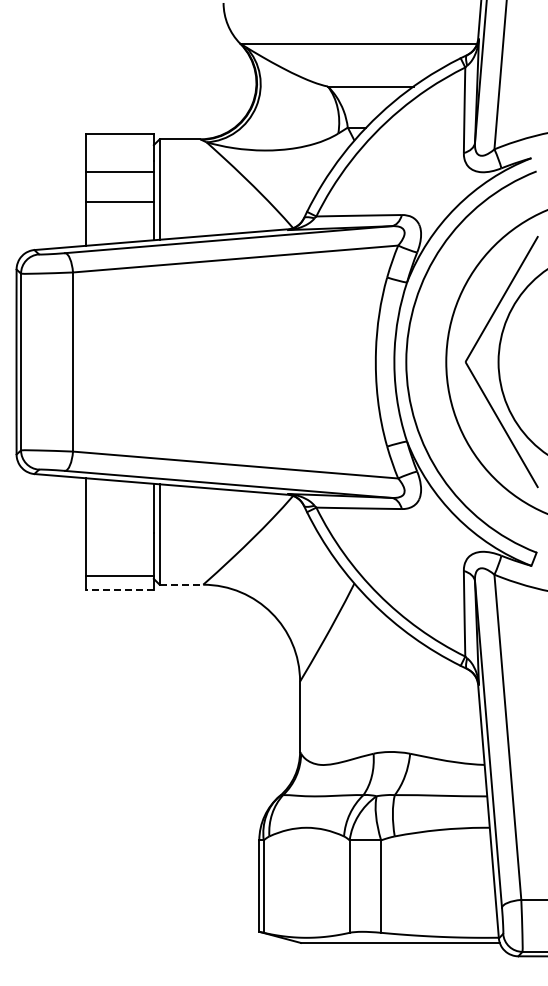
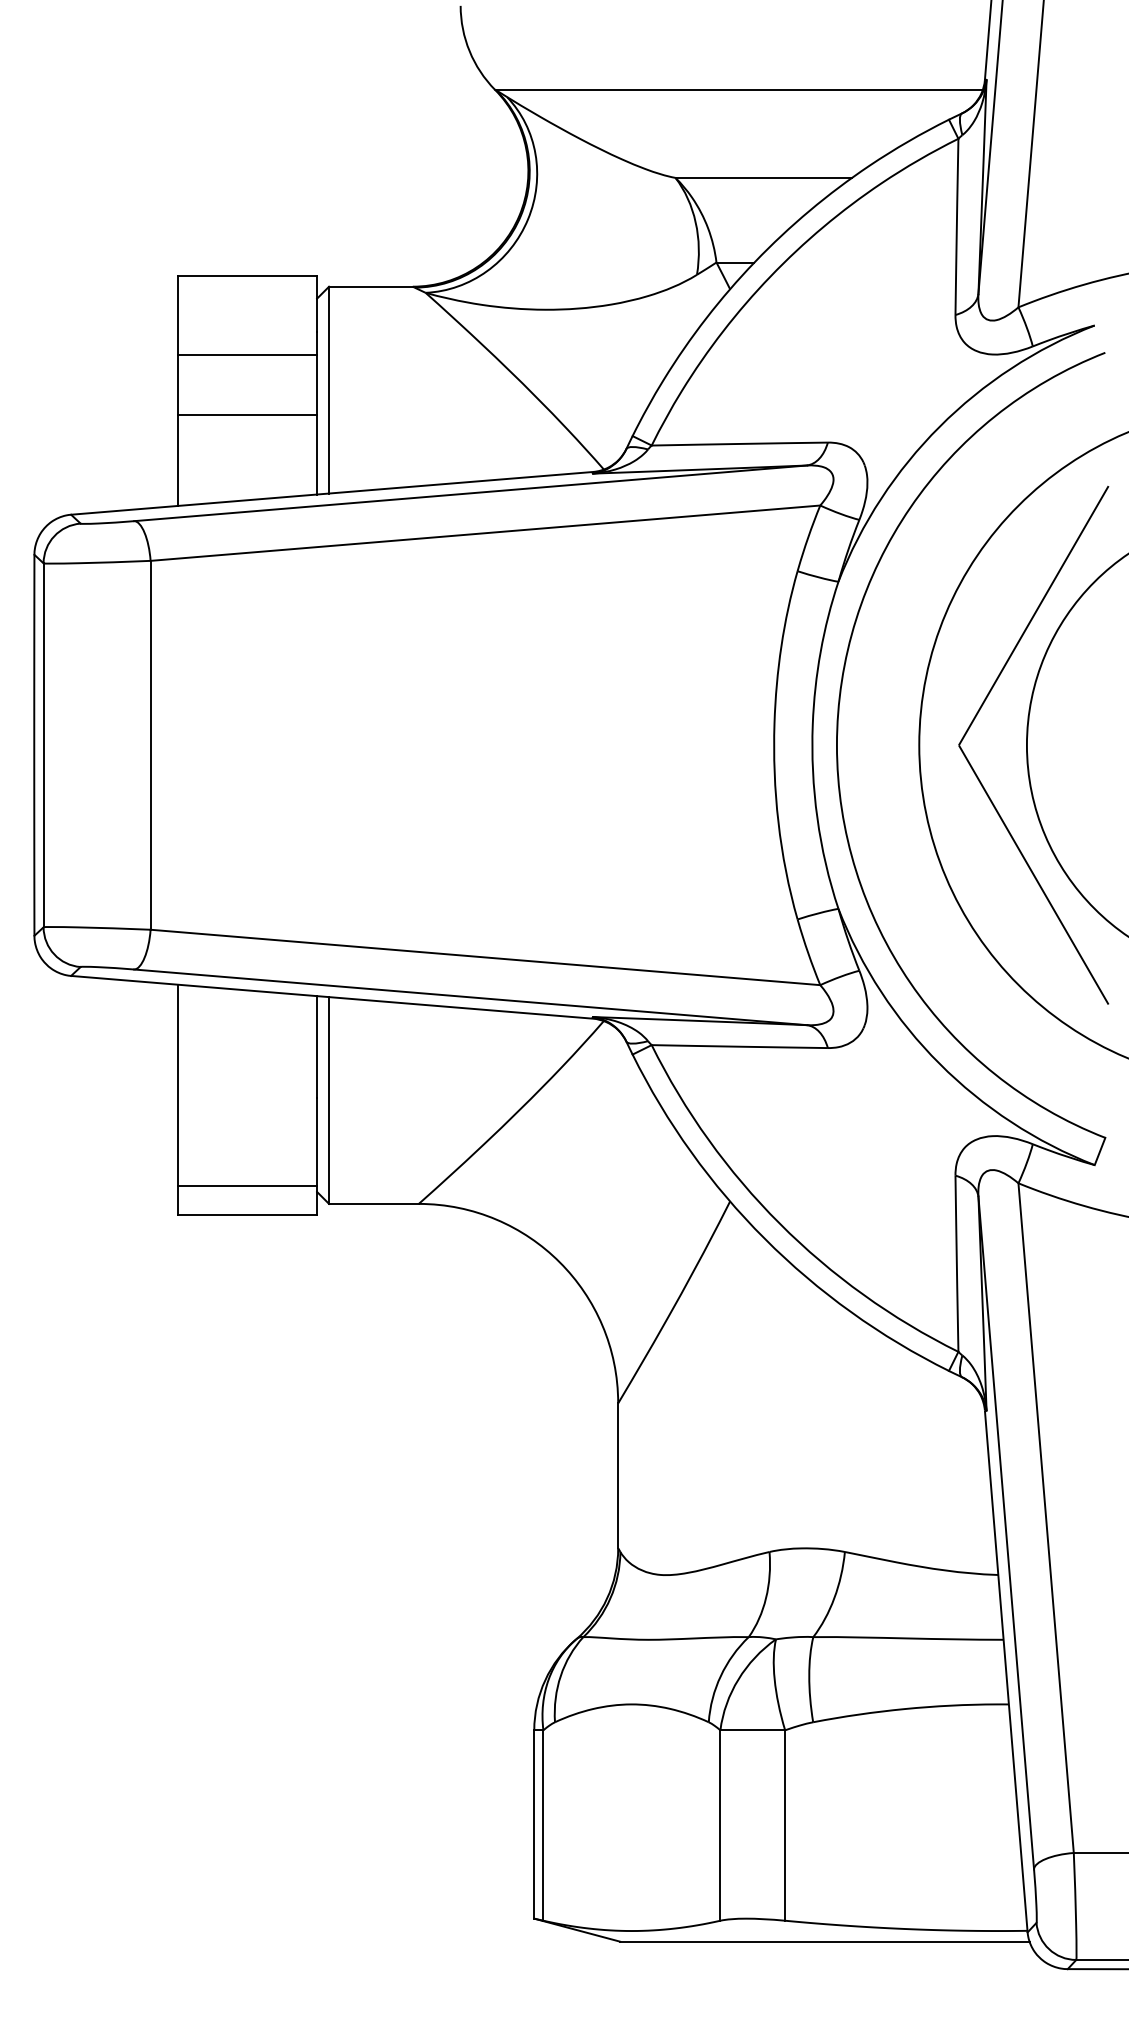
line: (181, 584) -> (374, 1203), dashed -> solid
line: (119, 590) -> (246, 1215), dashed -> solid

